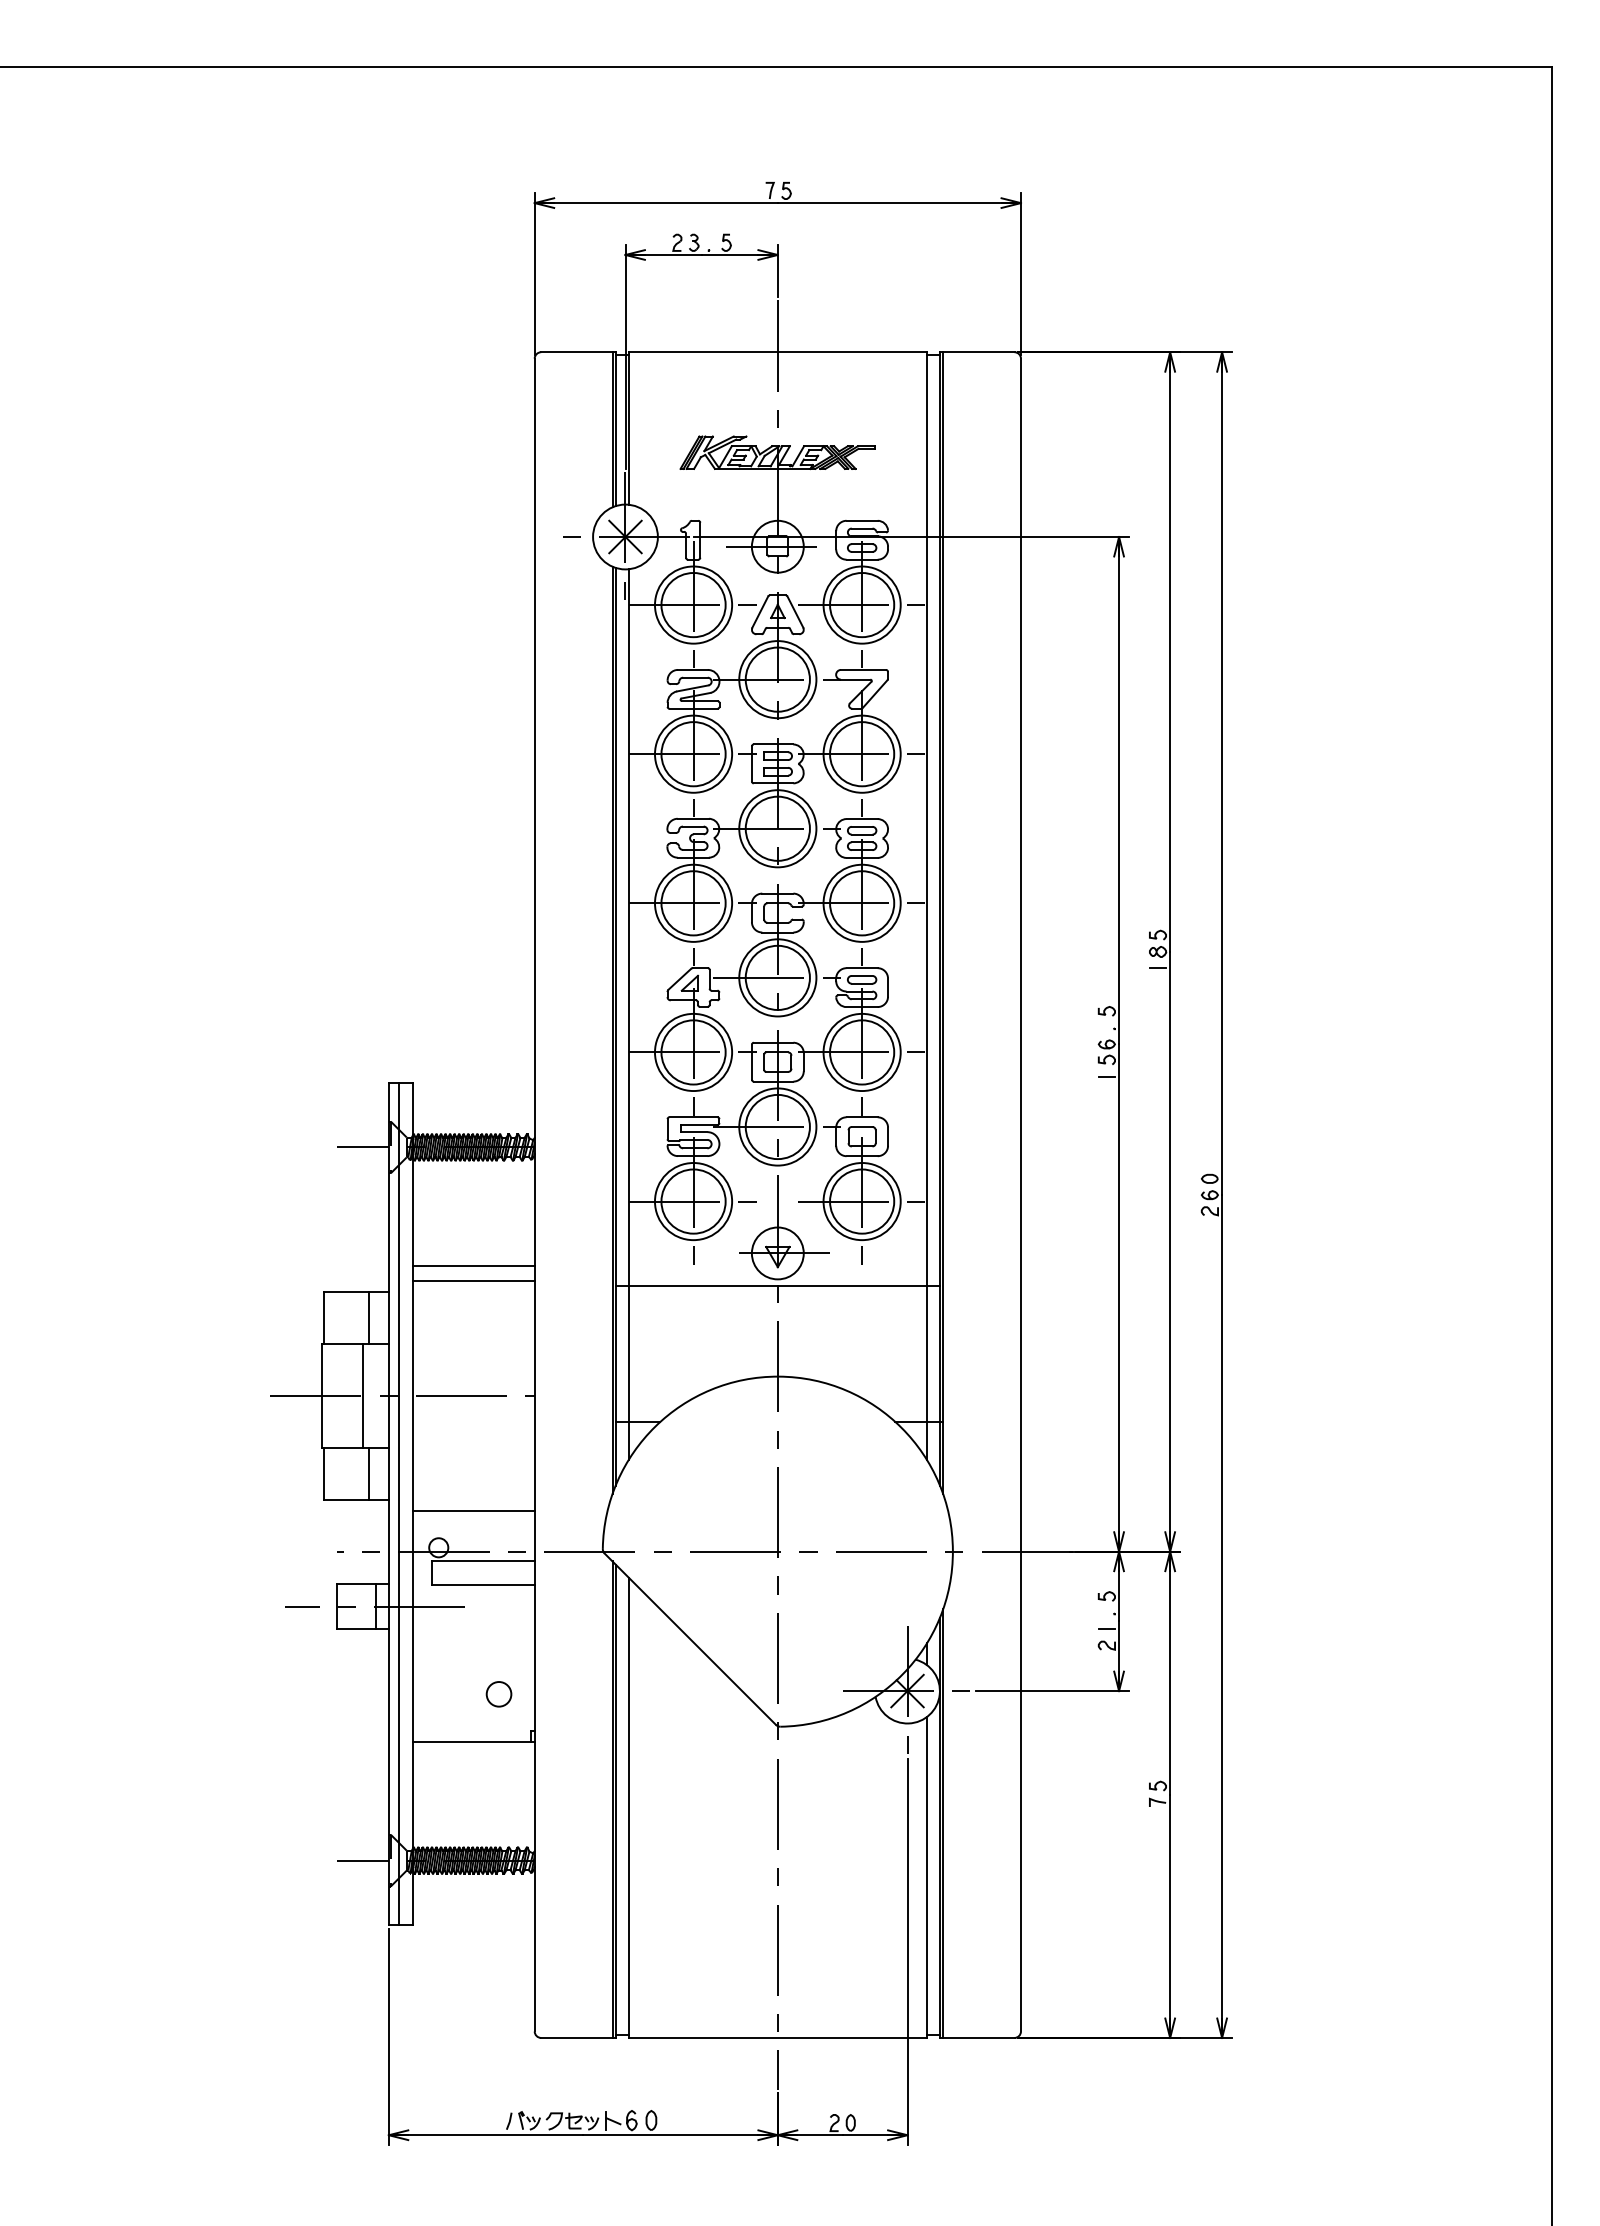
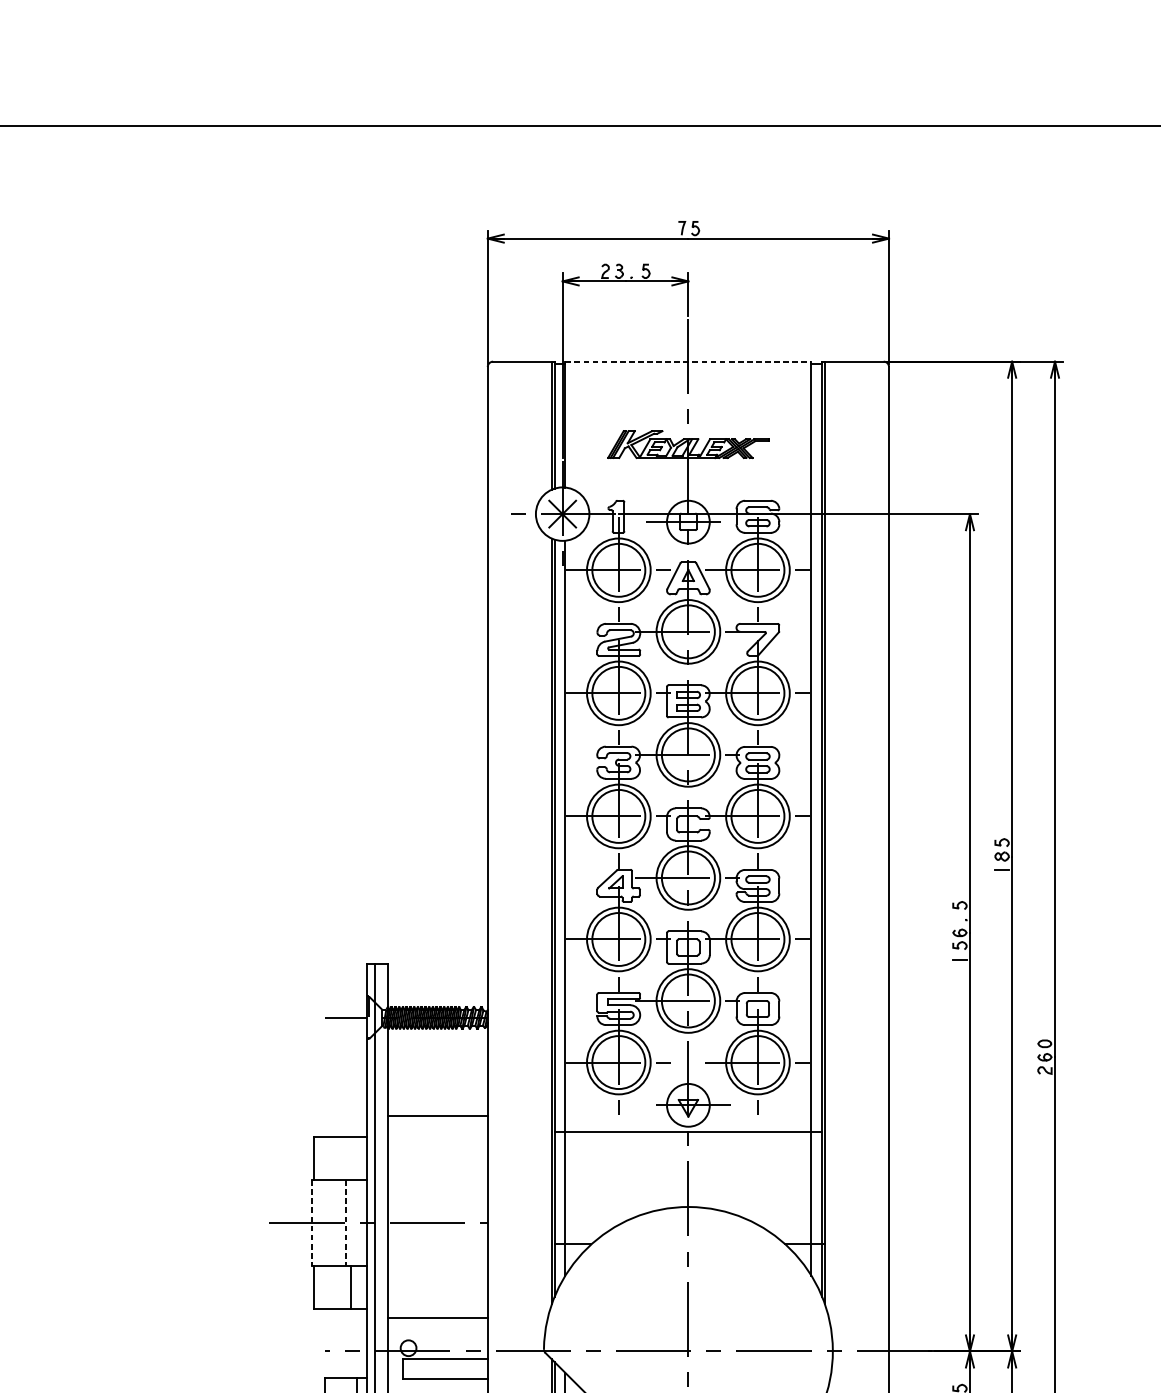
line: (778, 352) -> (688, 361), solid -> dashed
line: (473, 1280) -> (437, 1127), removed
line: (369, 1318) -> (351, 1159), removed
line: (322, 1396) -> (312, 1223), solid -> dashed
line: (363, 1396) -> (346, 1223), solid -> dashed

